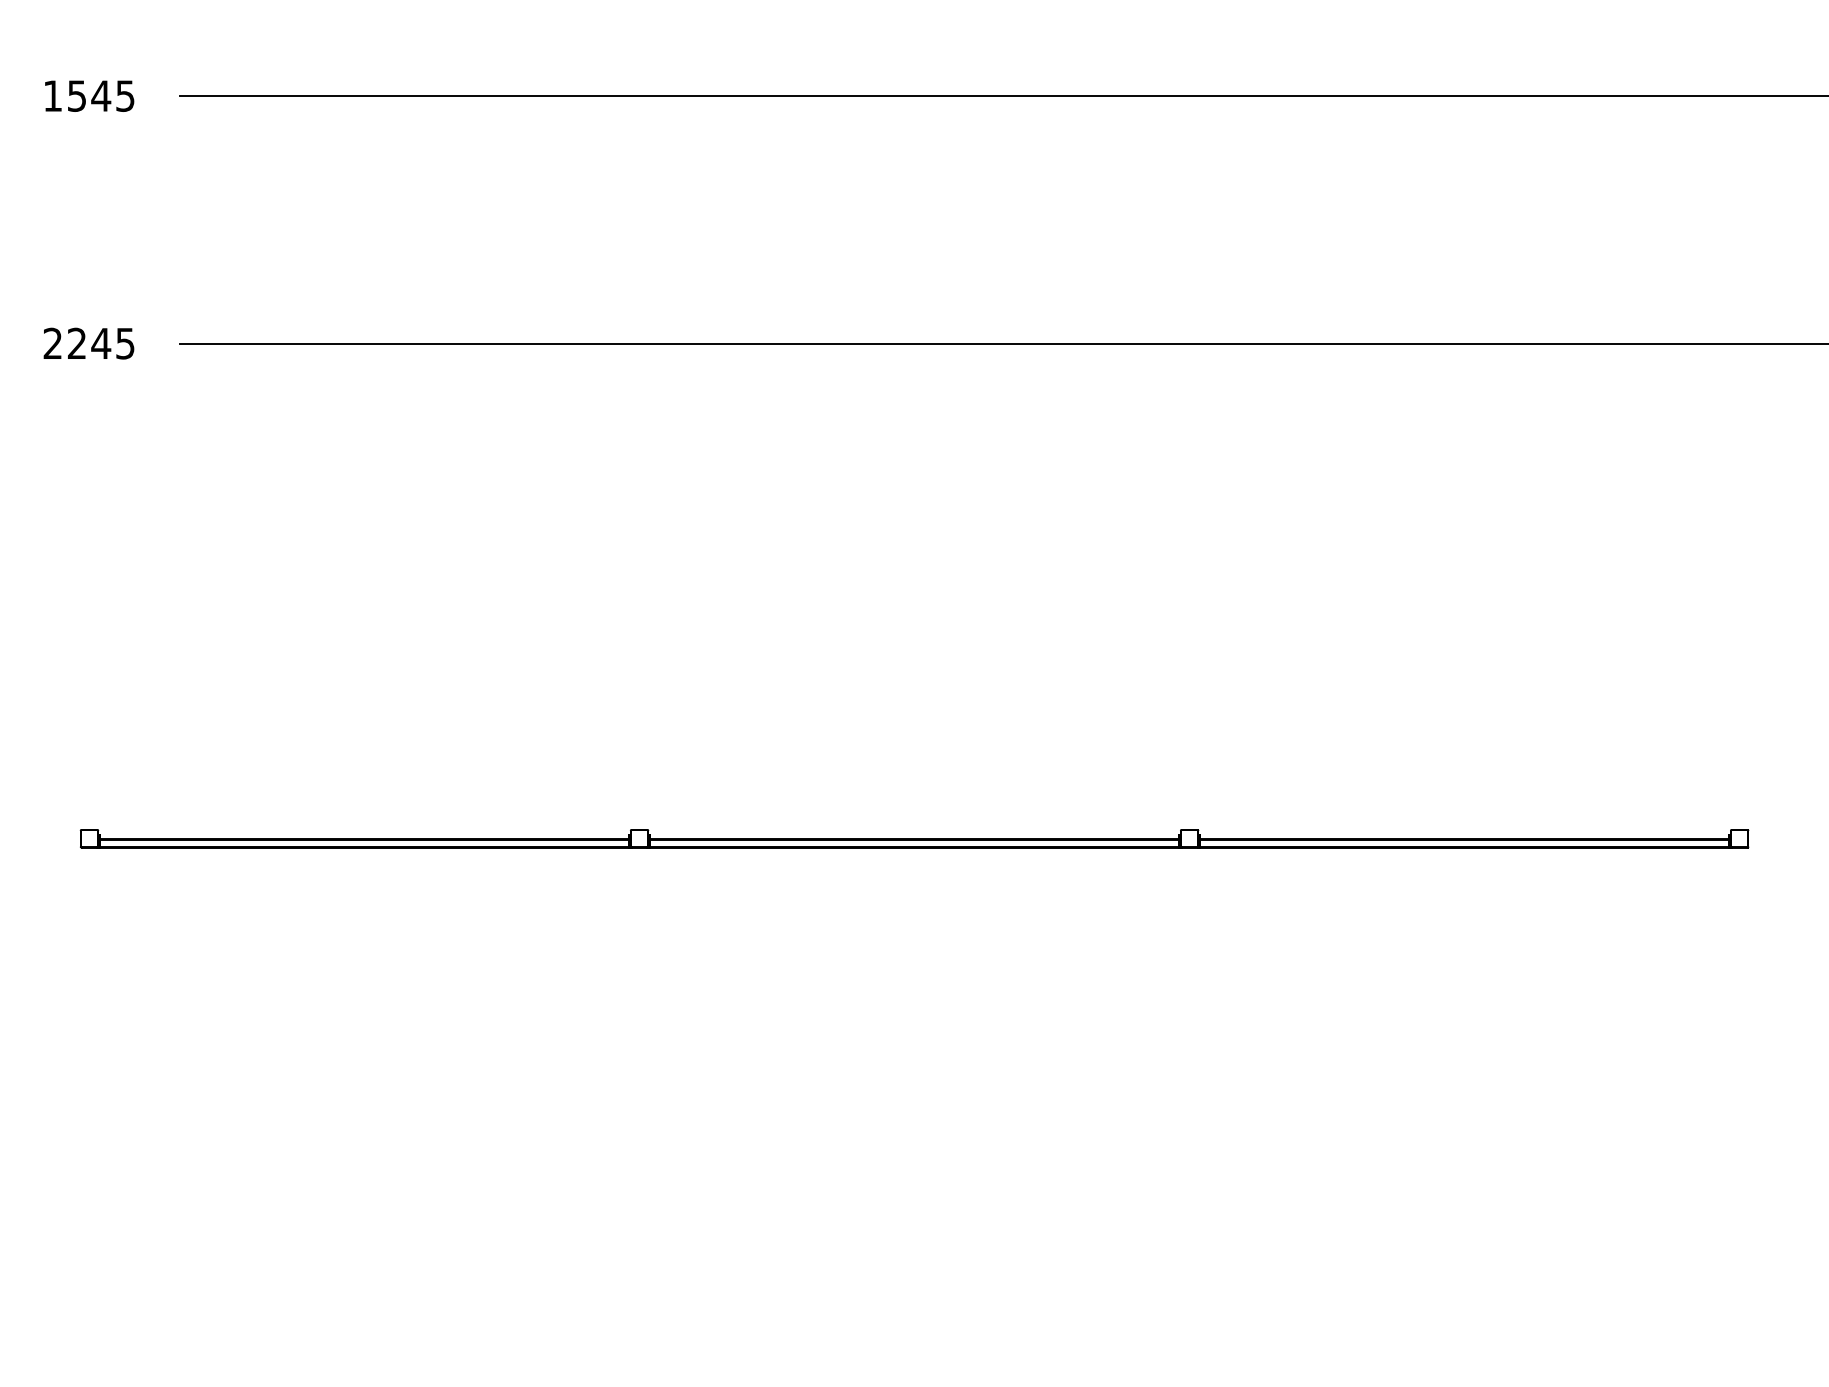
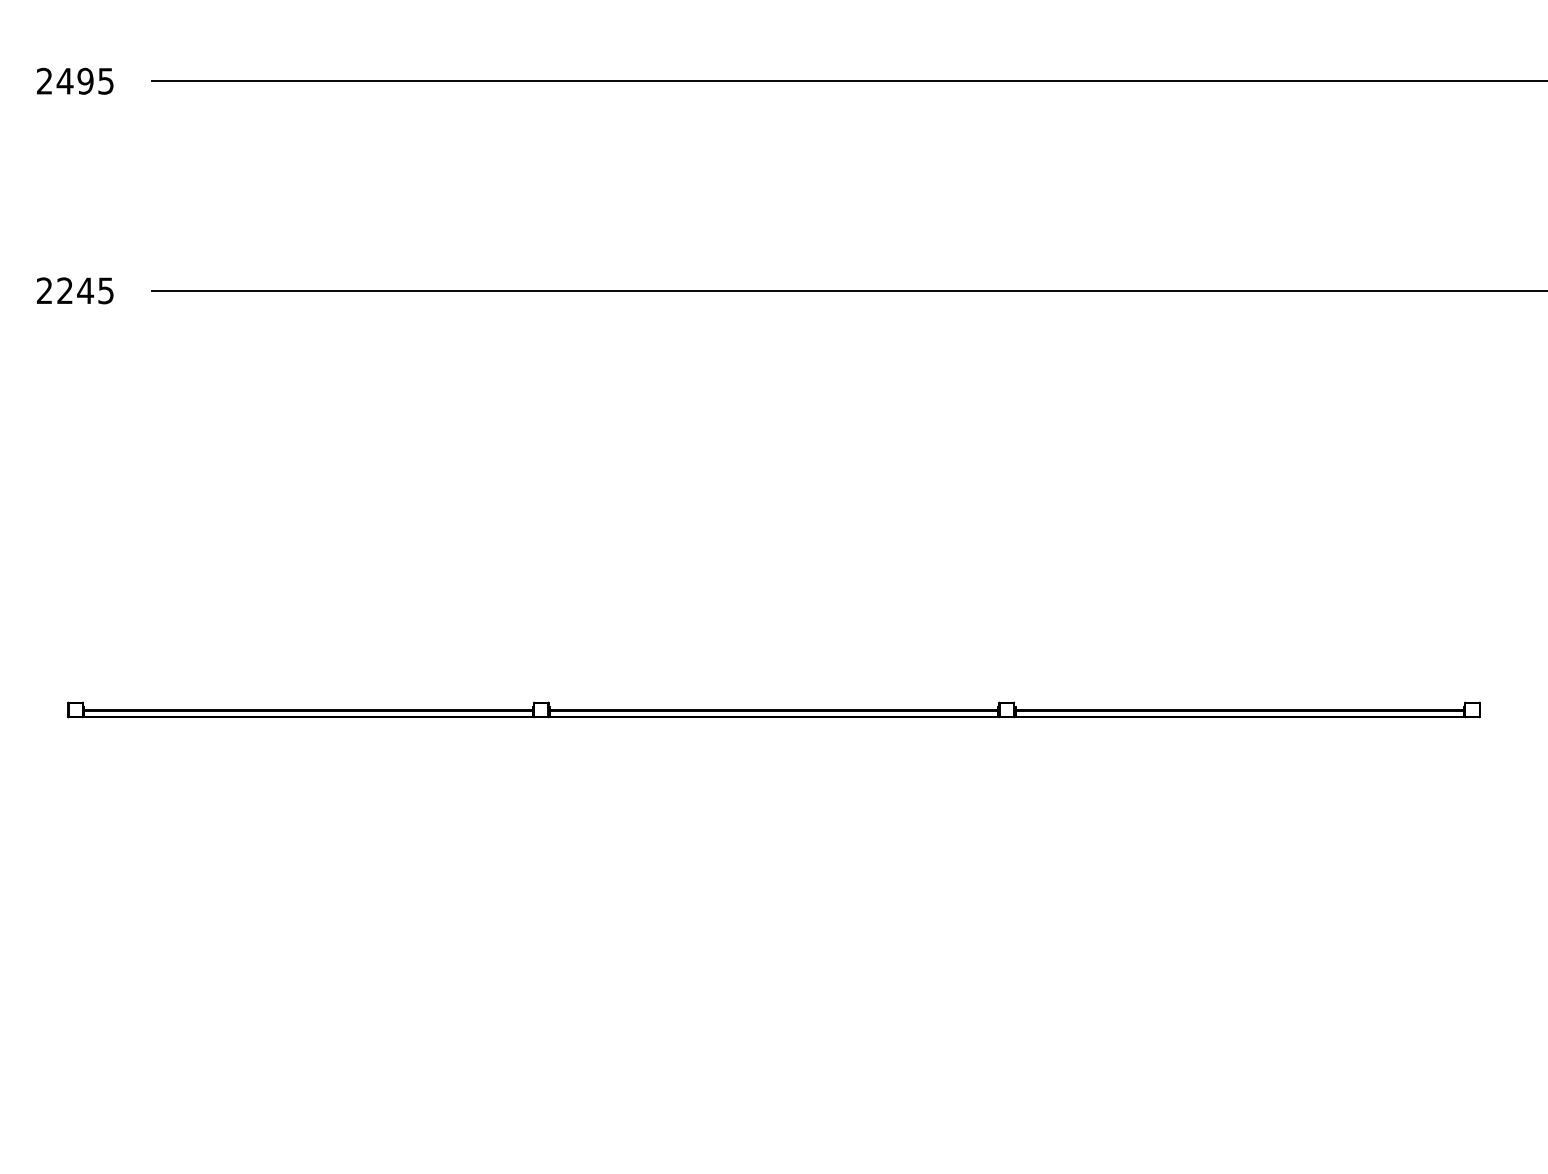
text: (77, 95) -> (65, 80), 1545 -> 2495

